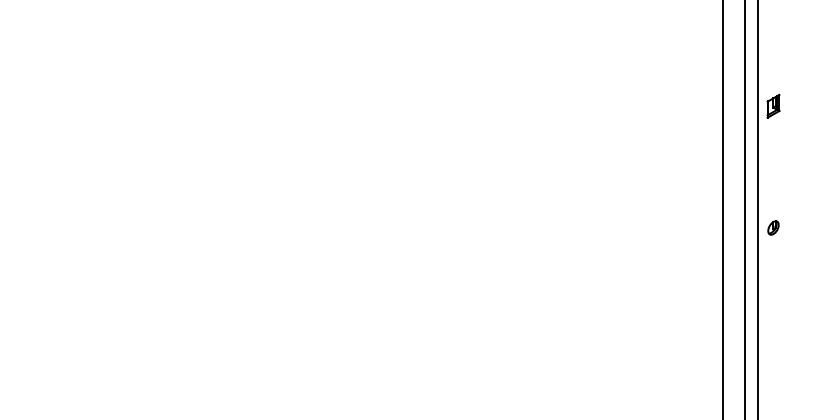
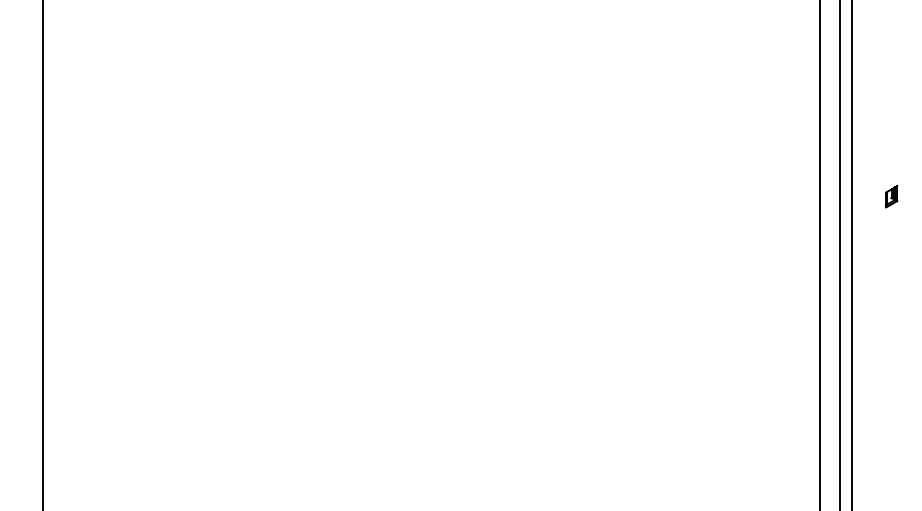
part: (773, 106) -> (891, 196), moved
part: (773, 227) -> (866, 178), removed

